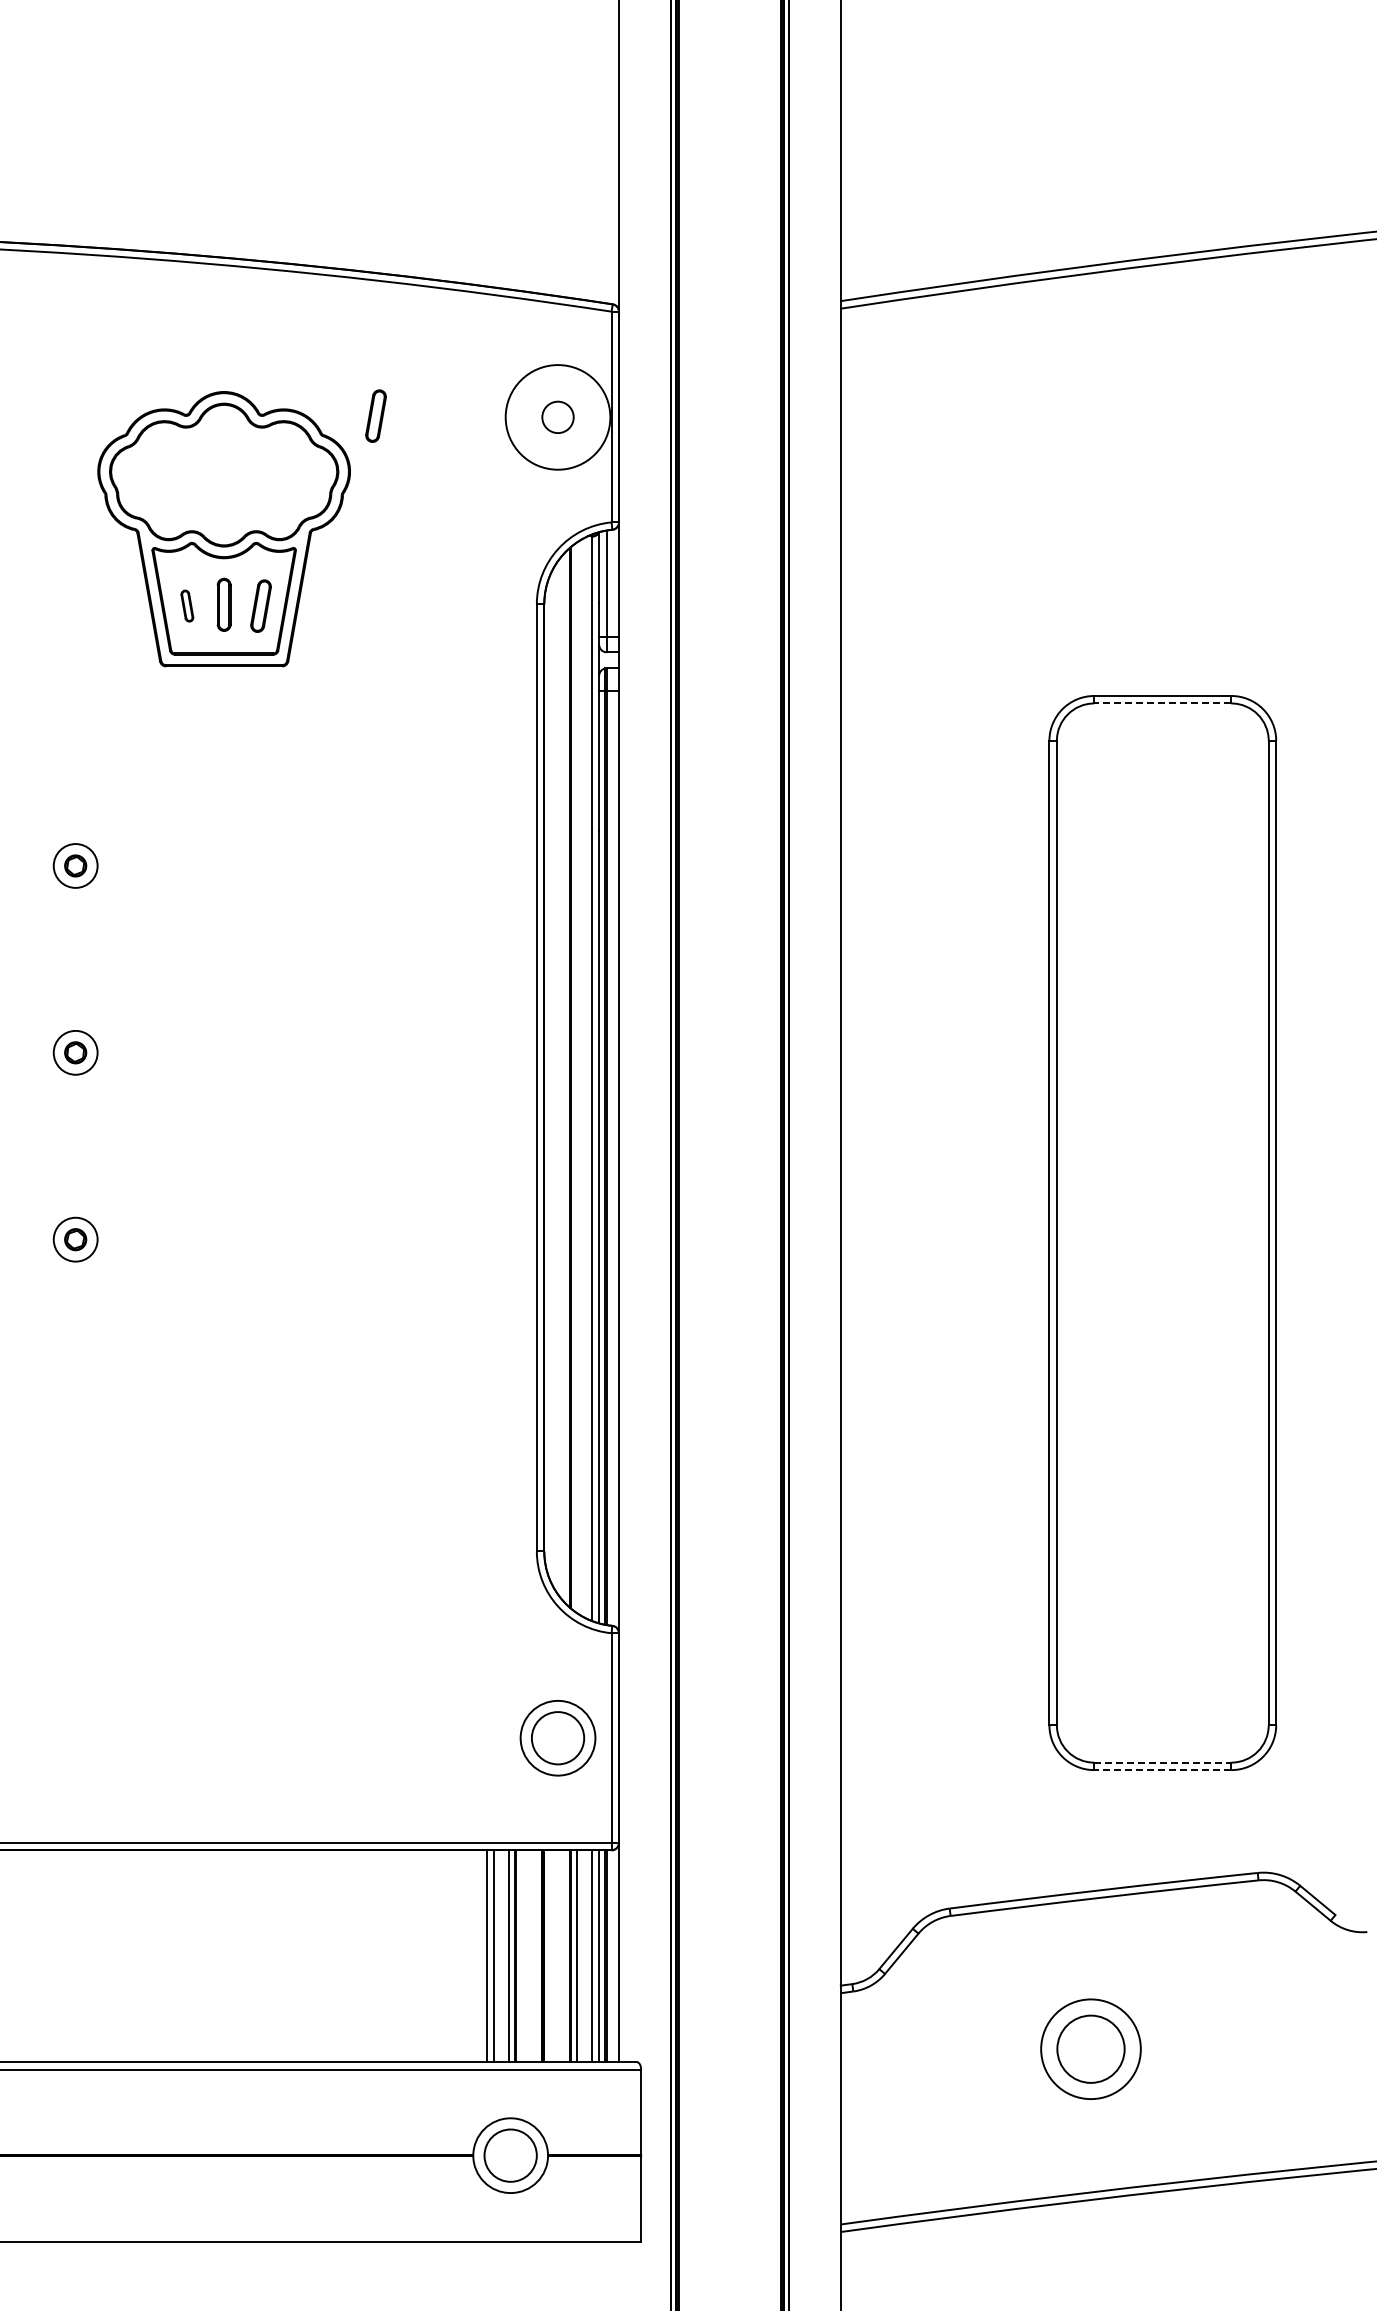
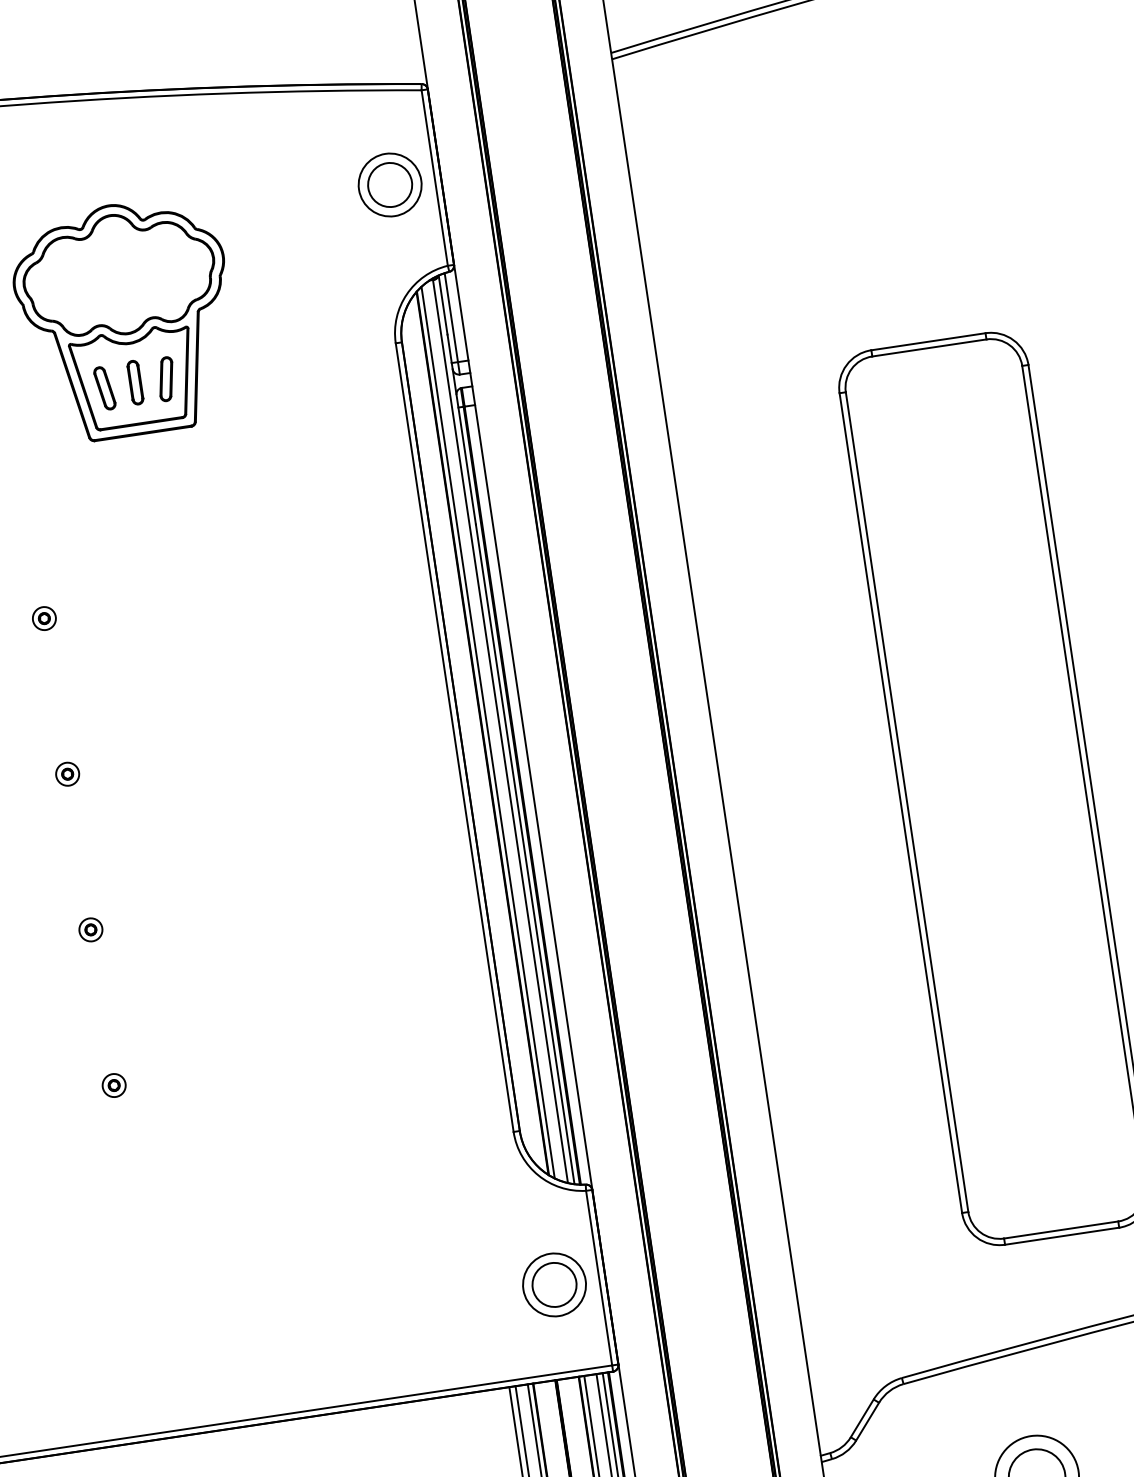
part: (375, 415) -> (237, 206), removed
circle: (557, 417) -> (389, 185), size x0.71
circle: (557, 417) -> (389, 185), size x1.67
part: (187, 605) -> (105, 387), size x1.67
line: (1162, 703) -> (929, 348), dashed -> solid
part: (75, 865) -> (44, 618), size x0.62
part: (75, 1052) -> (67, 773), size x0.62
line: (576, 1077) -> (487, 732), added
part: (75, 1239) -> (90, 929), size x0.62
part: (75, 1426) -> (113, 1085), added
line: (1162, 1762) -> (1060, 1229), dashed -> solid
line: (1162, 1770) -> (1061, 1236), dashed -> solid

